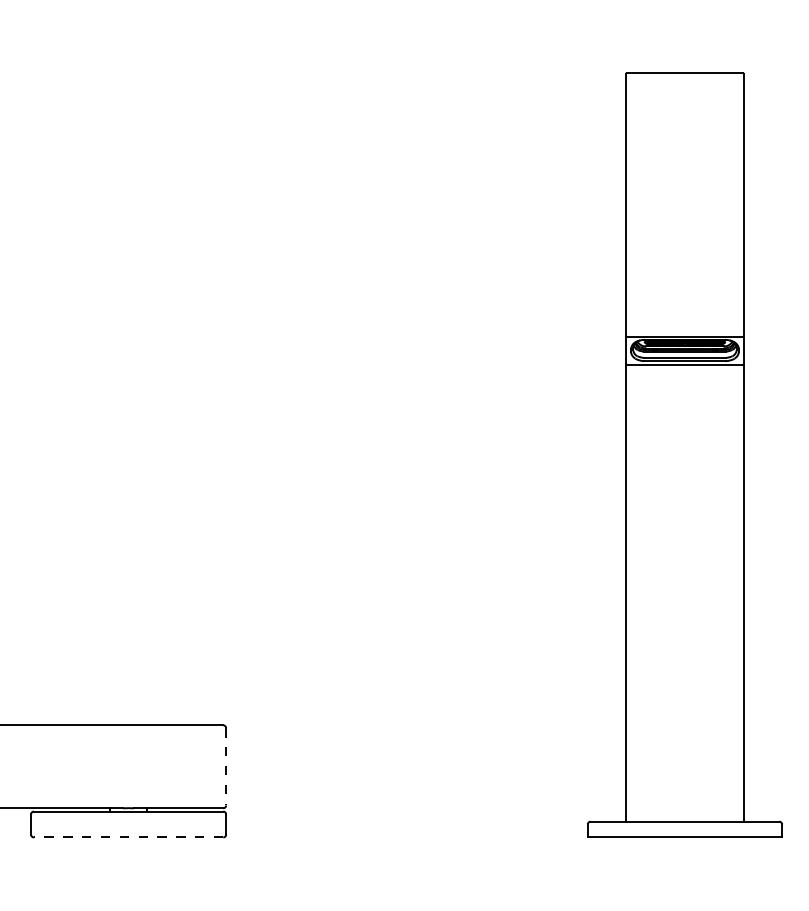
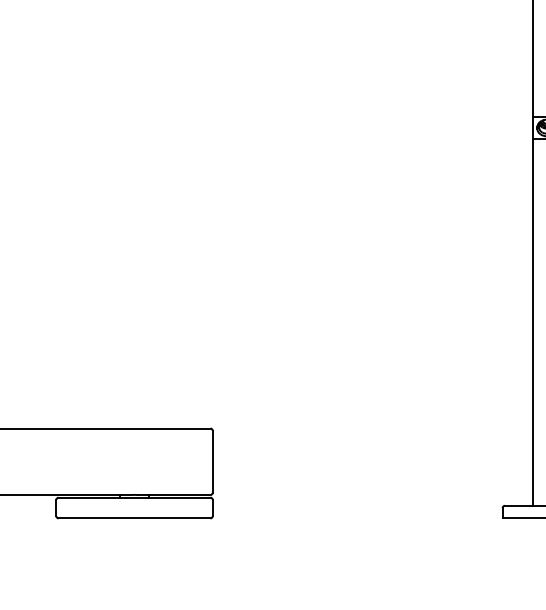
line: (226, 766) -> (213, 461), dashed -> solid
line: (128, 837) -> (134, 518), dashed -> solid

